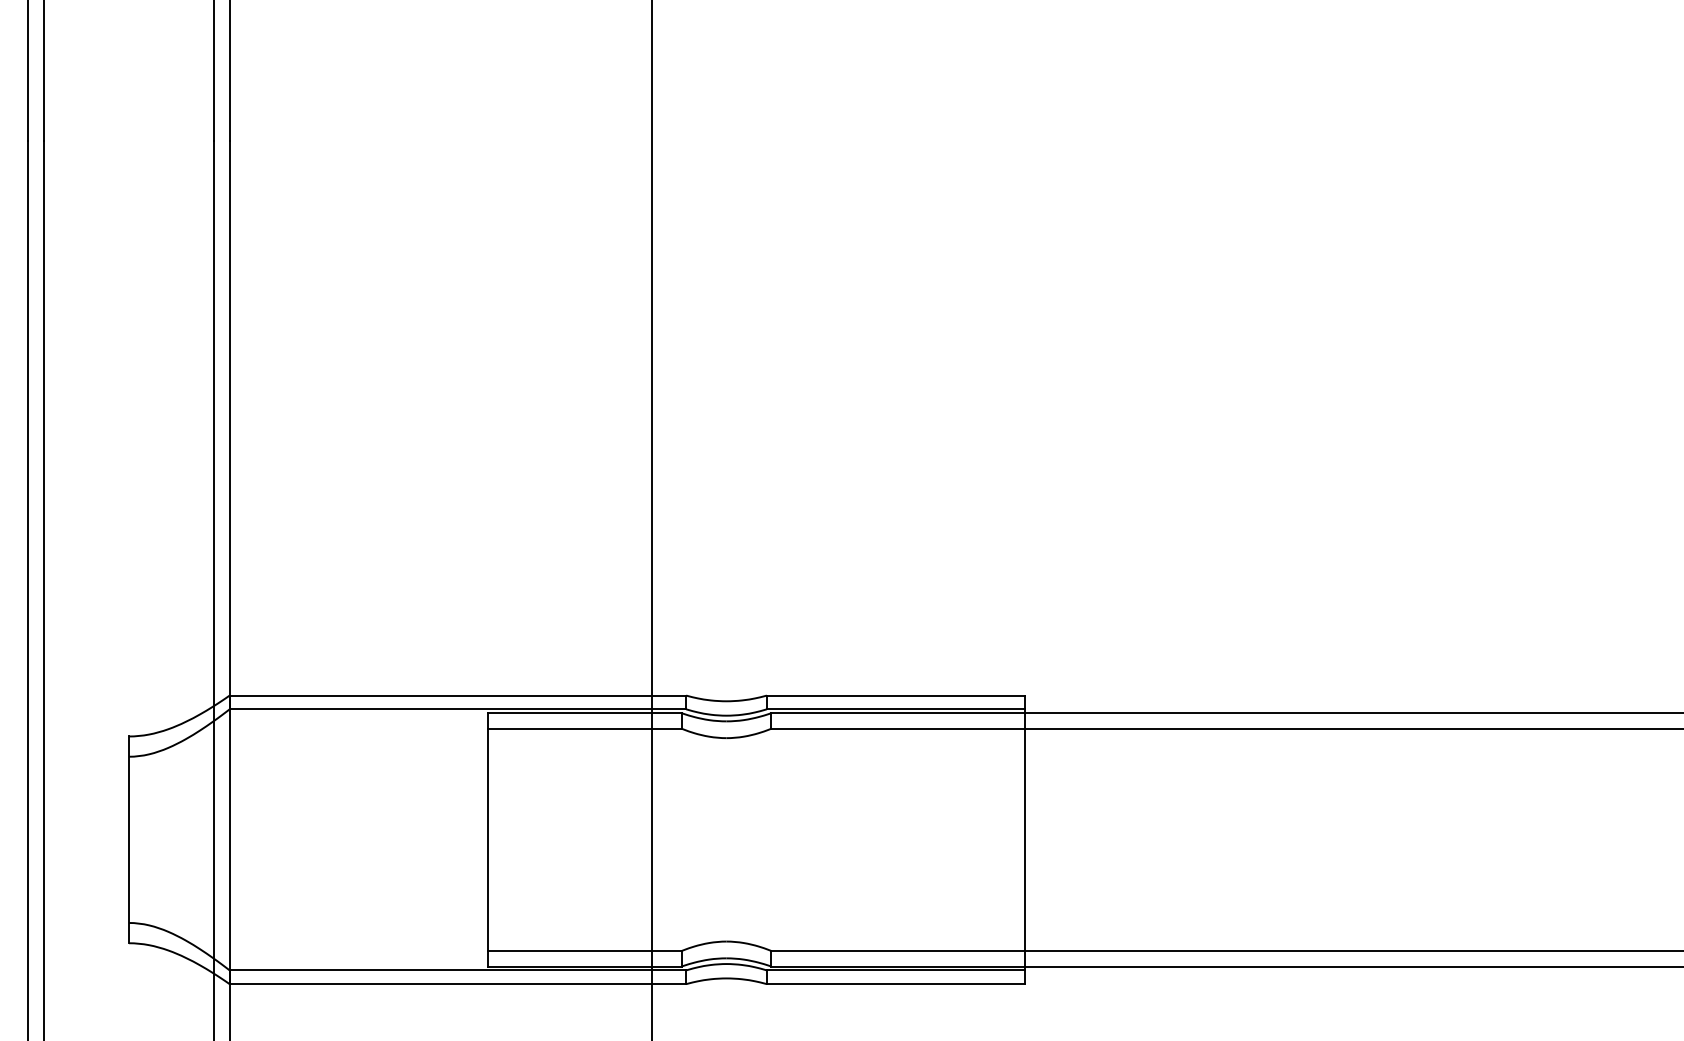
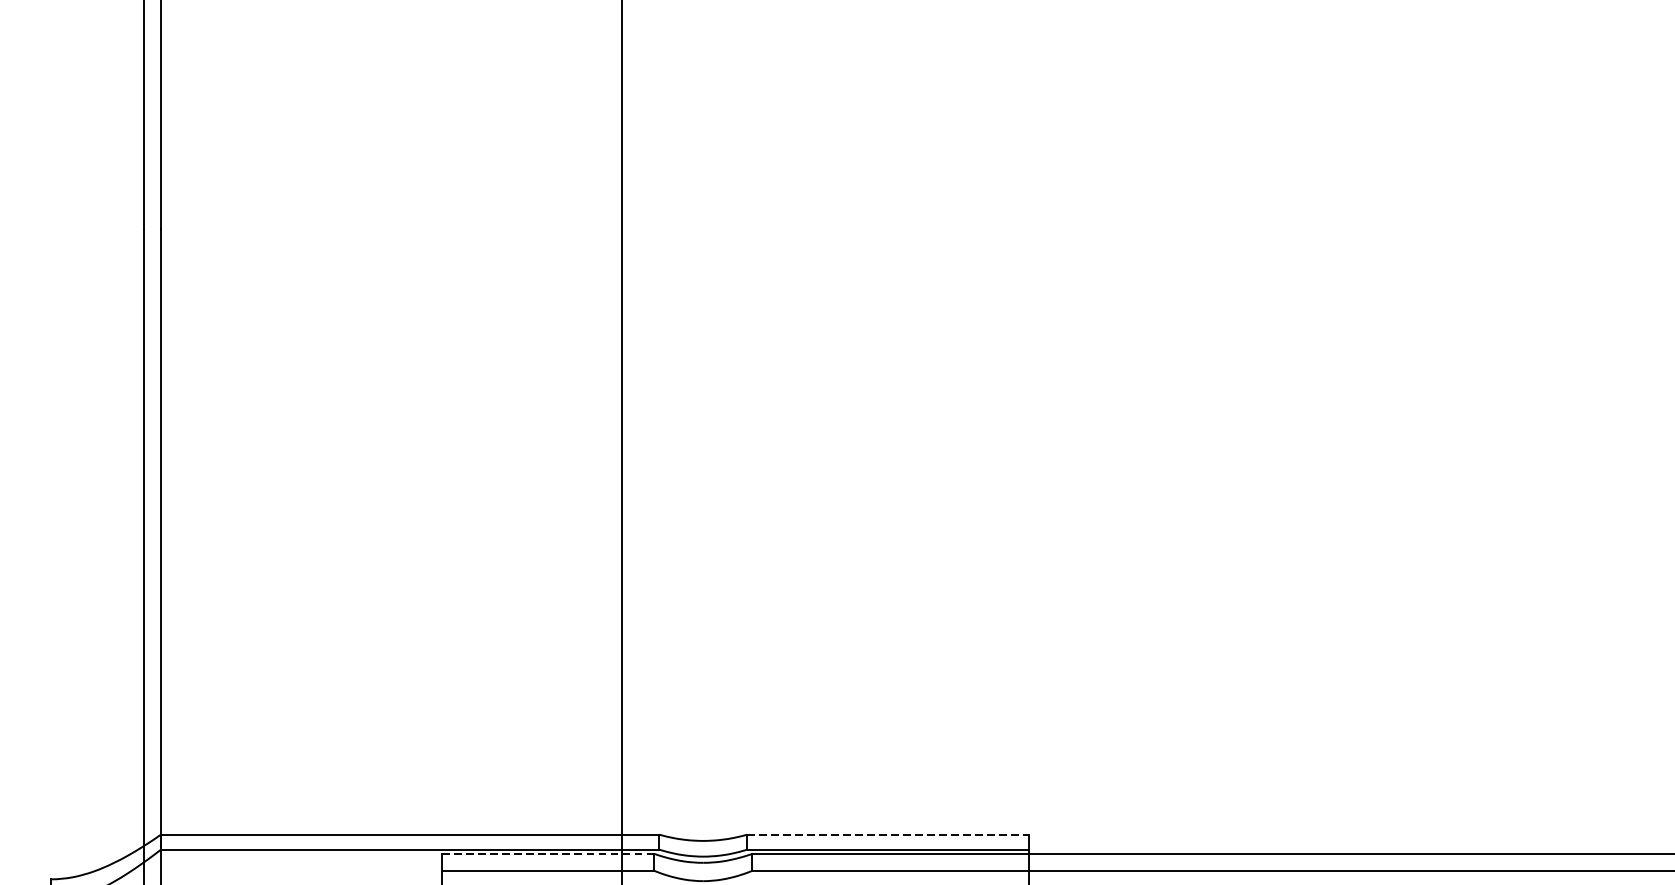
line: (896, 695) -> (888, 834), solid -> dashed
line: (585, 713) -> (549, 854), solid -> dashed

